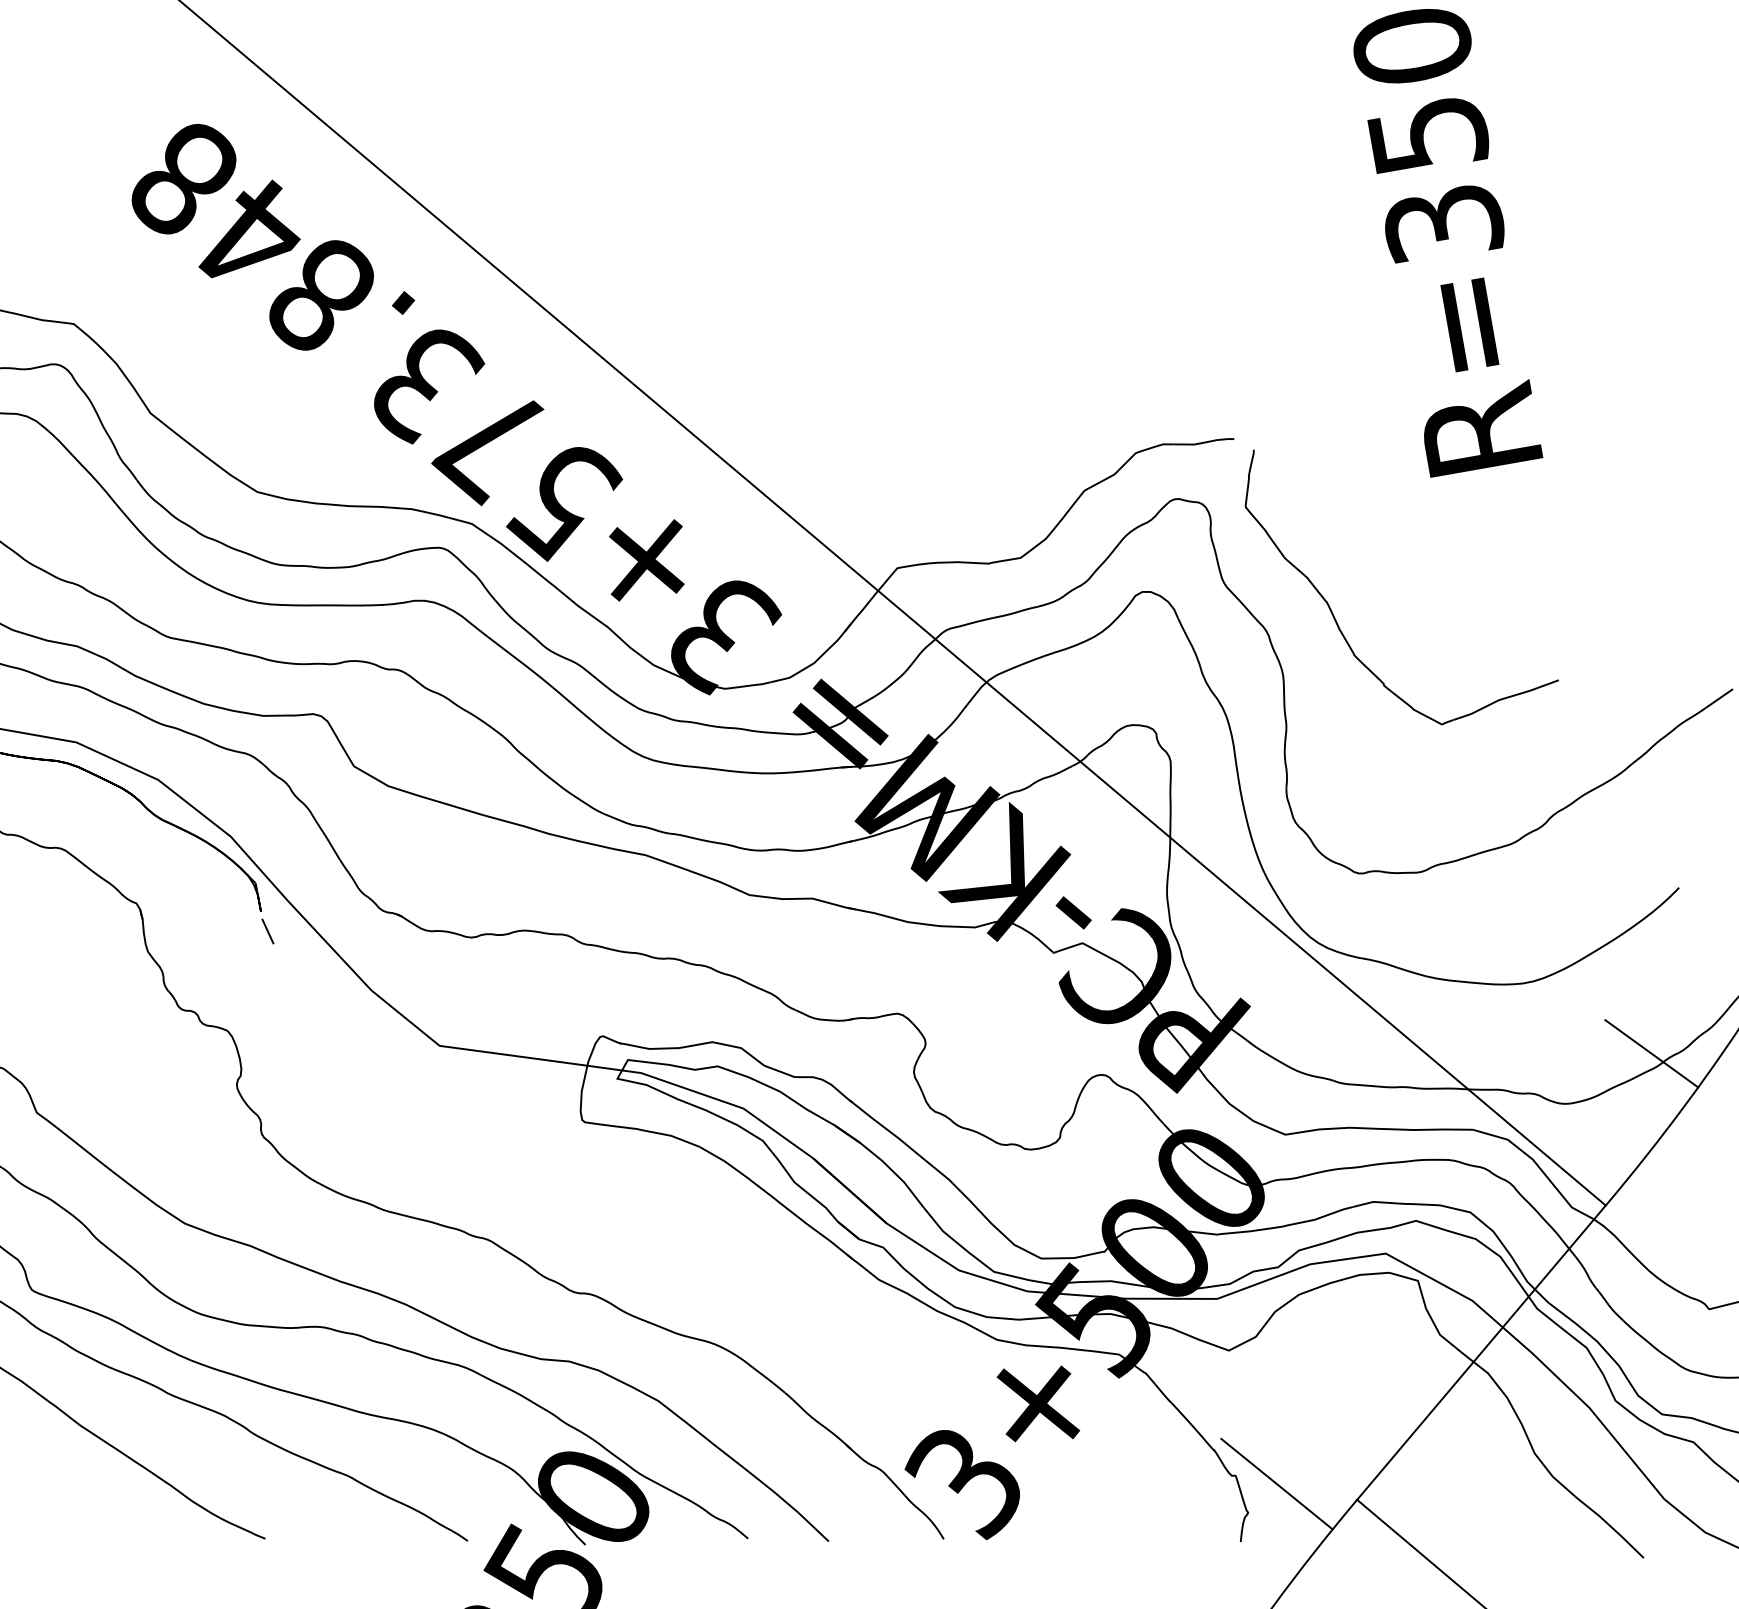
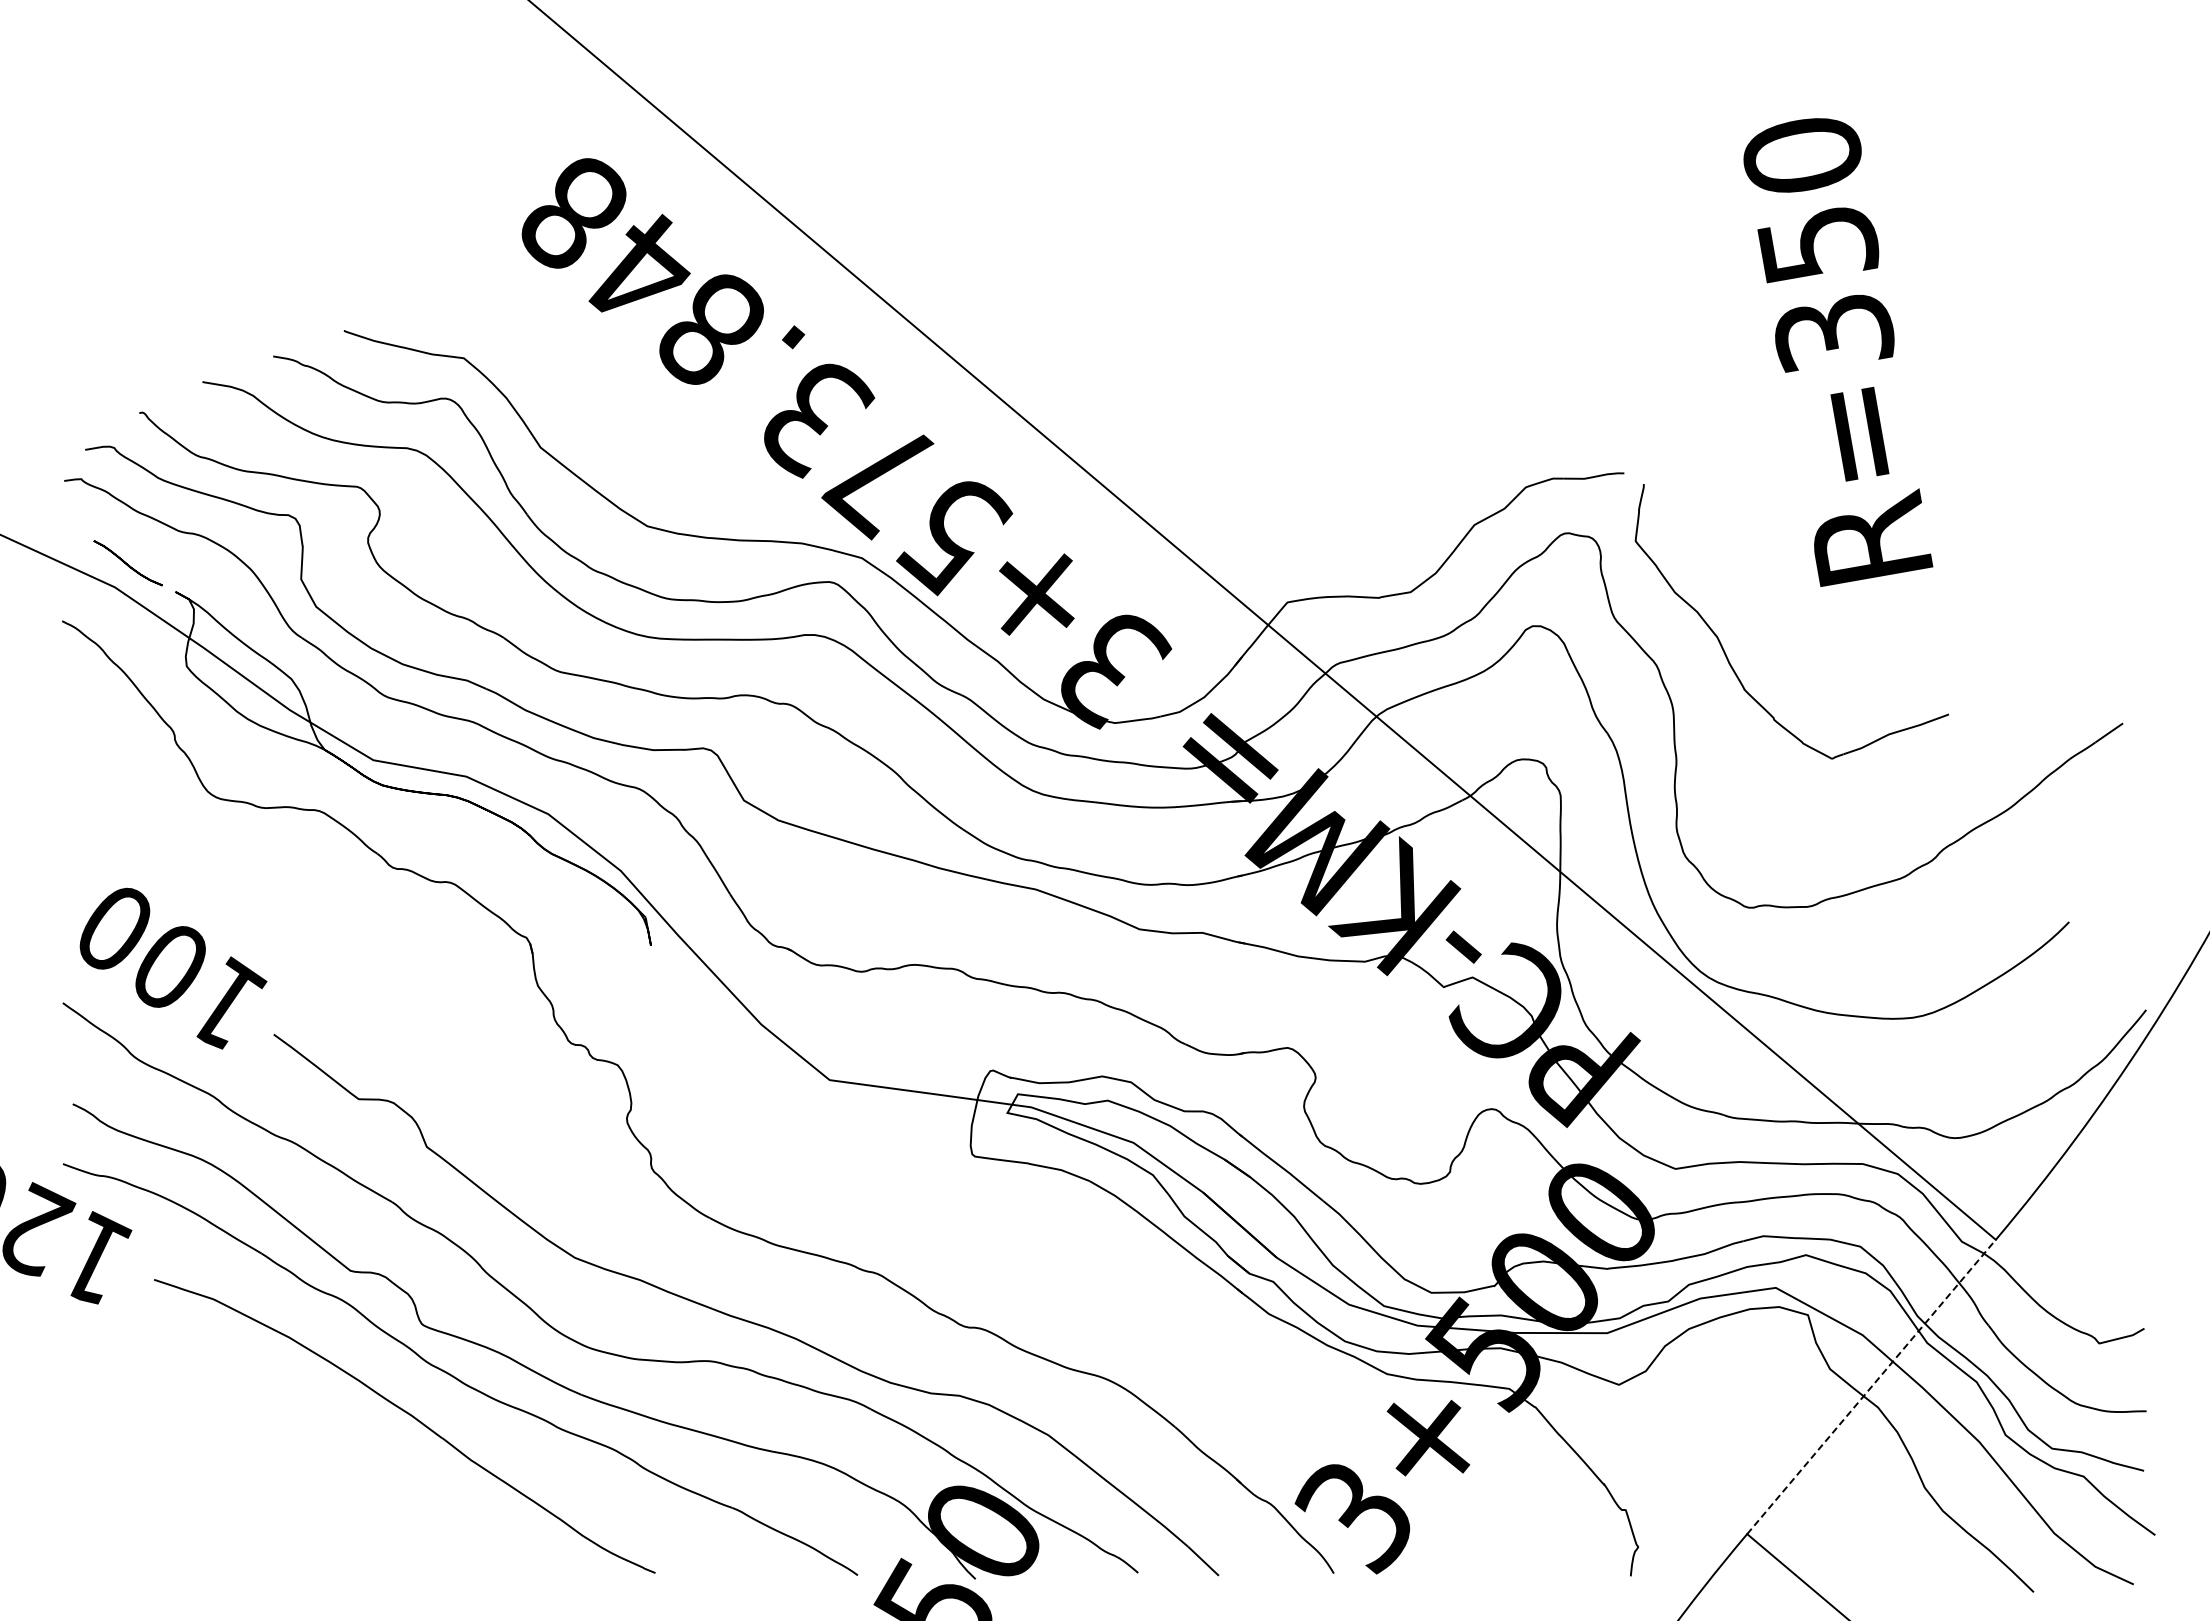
text: (1448, 243) -> (1838, 352), moved
line: (267, 931) -> (657, 965), removed
line: (1651, 1053) -> (2041, 1087), removed
line: (1481, 1352) -> (1871, 1386), solid -> dashed
line: (1276, 1484) -> (1666, 1518), removed

